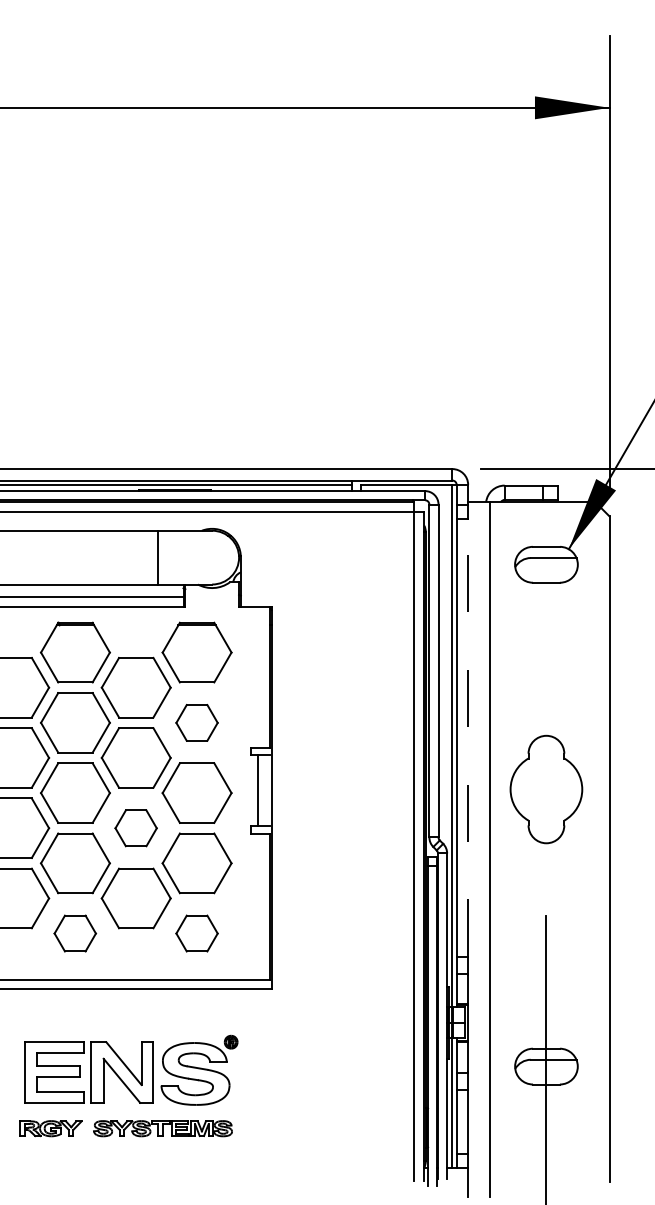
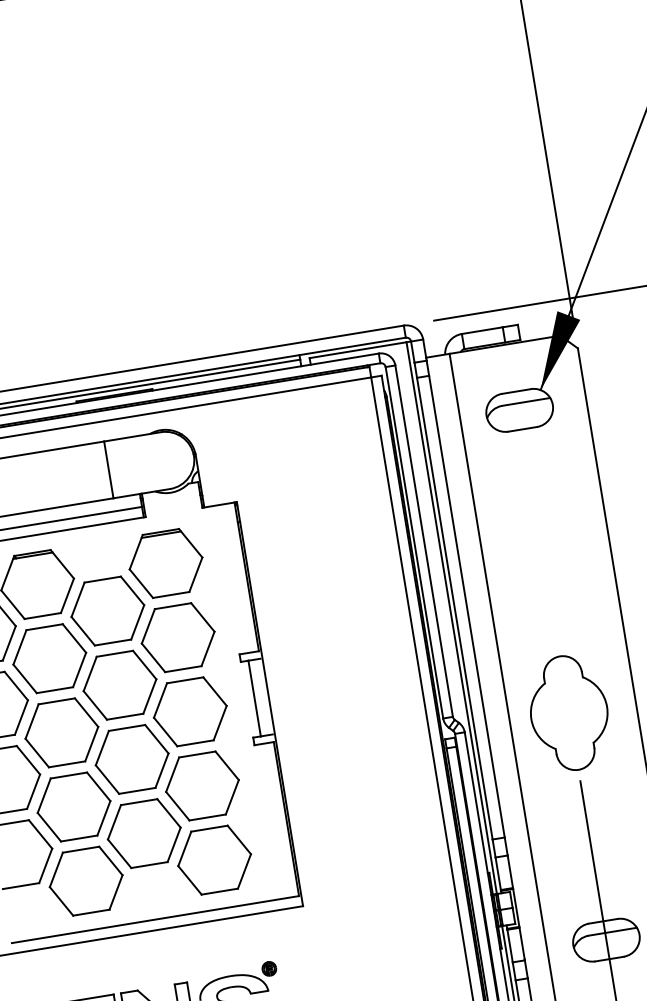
part: (196, 722) -> (177, 637), size x1.67
line: (468, 737) -> (467, 606), dashed -> solid
part: (546, 789) -> (569, 713), moved
part: (135, 828) -> (131, 759), size x1.67
part: (74, 933) -> (85, 881), size x1.67
part: (196, 933) -> (213, 860), size x1.67

